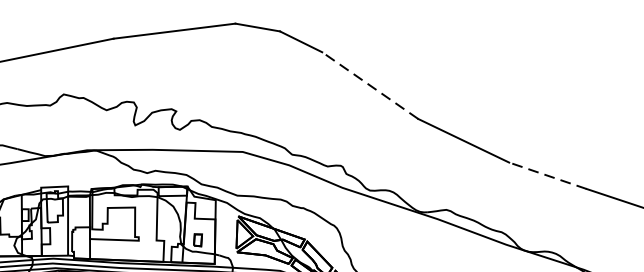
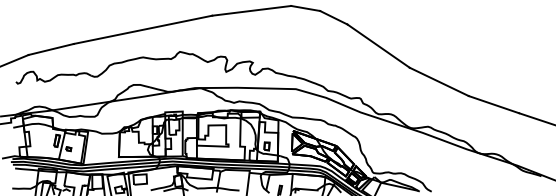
line: (370, 86) -> (378, 46), dashed -> solid
line: (547, 175) -> (493, 104), dashed -> solid

